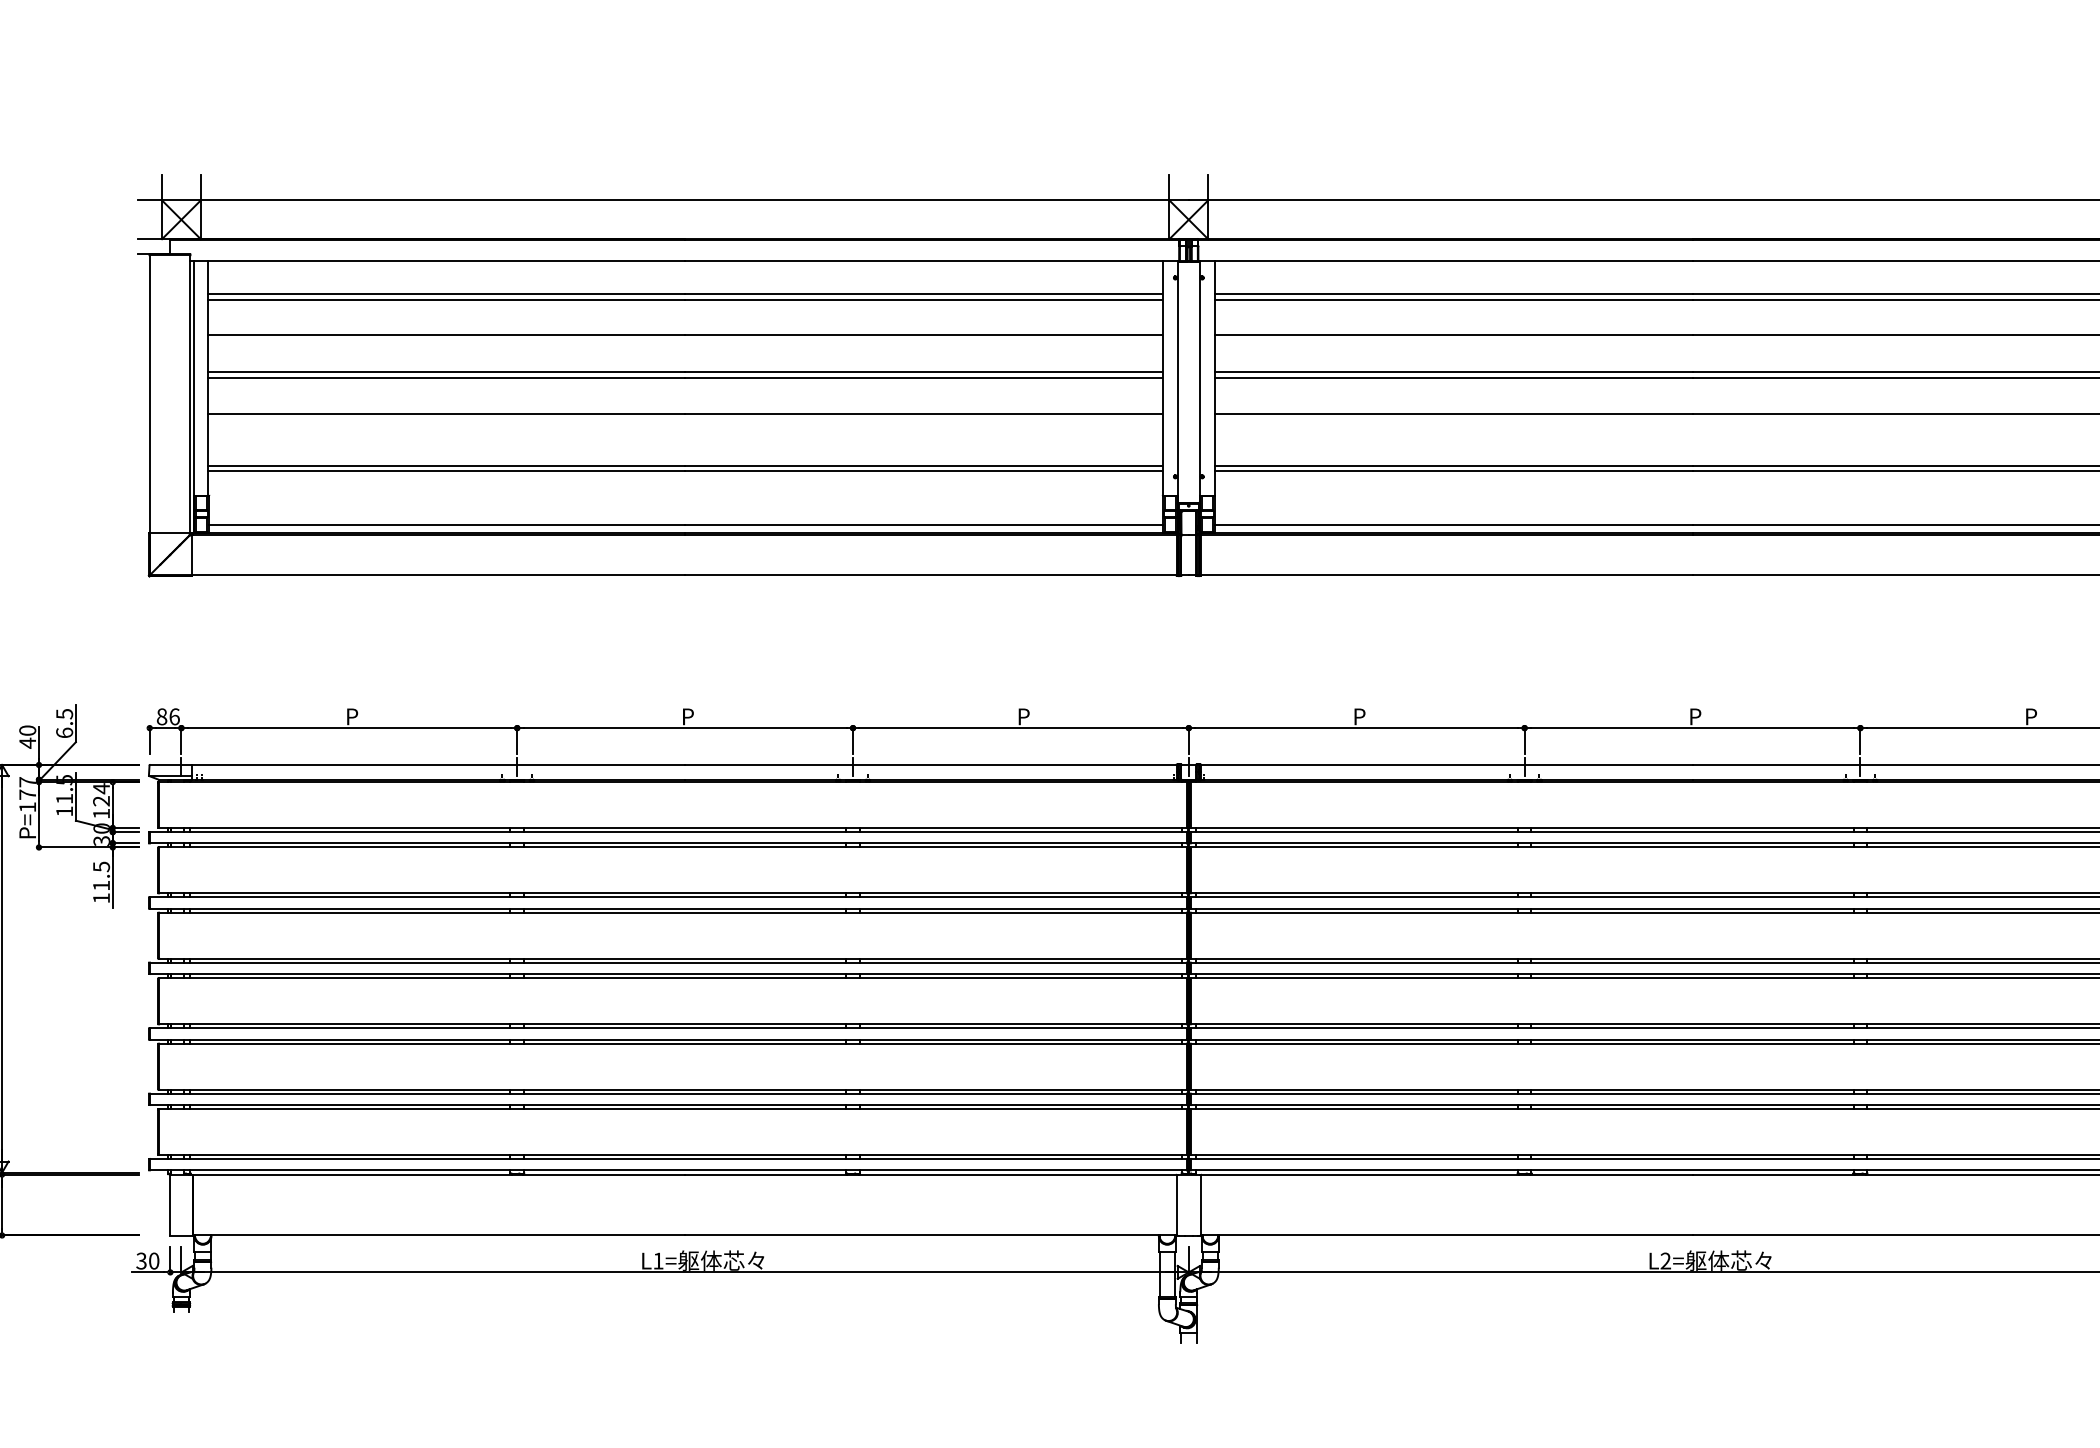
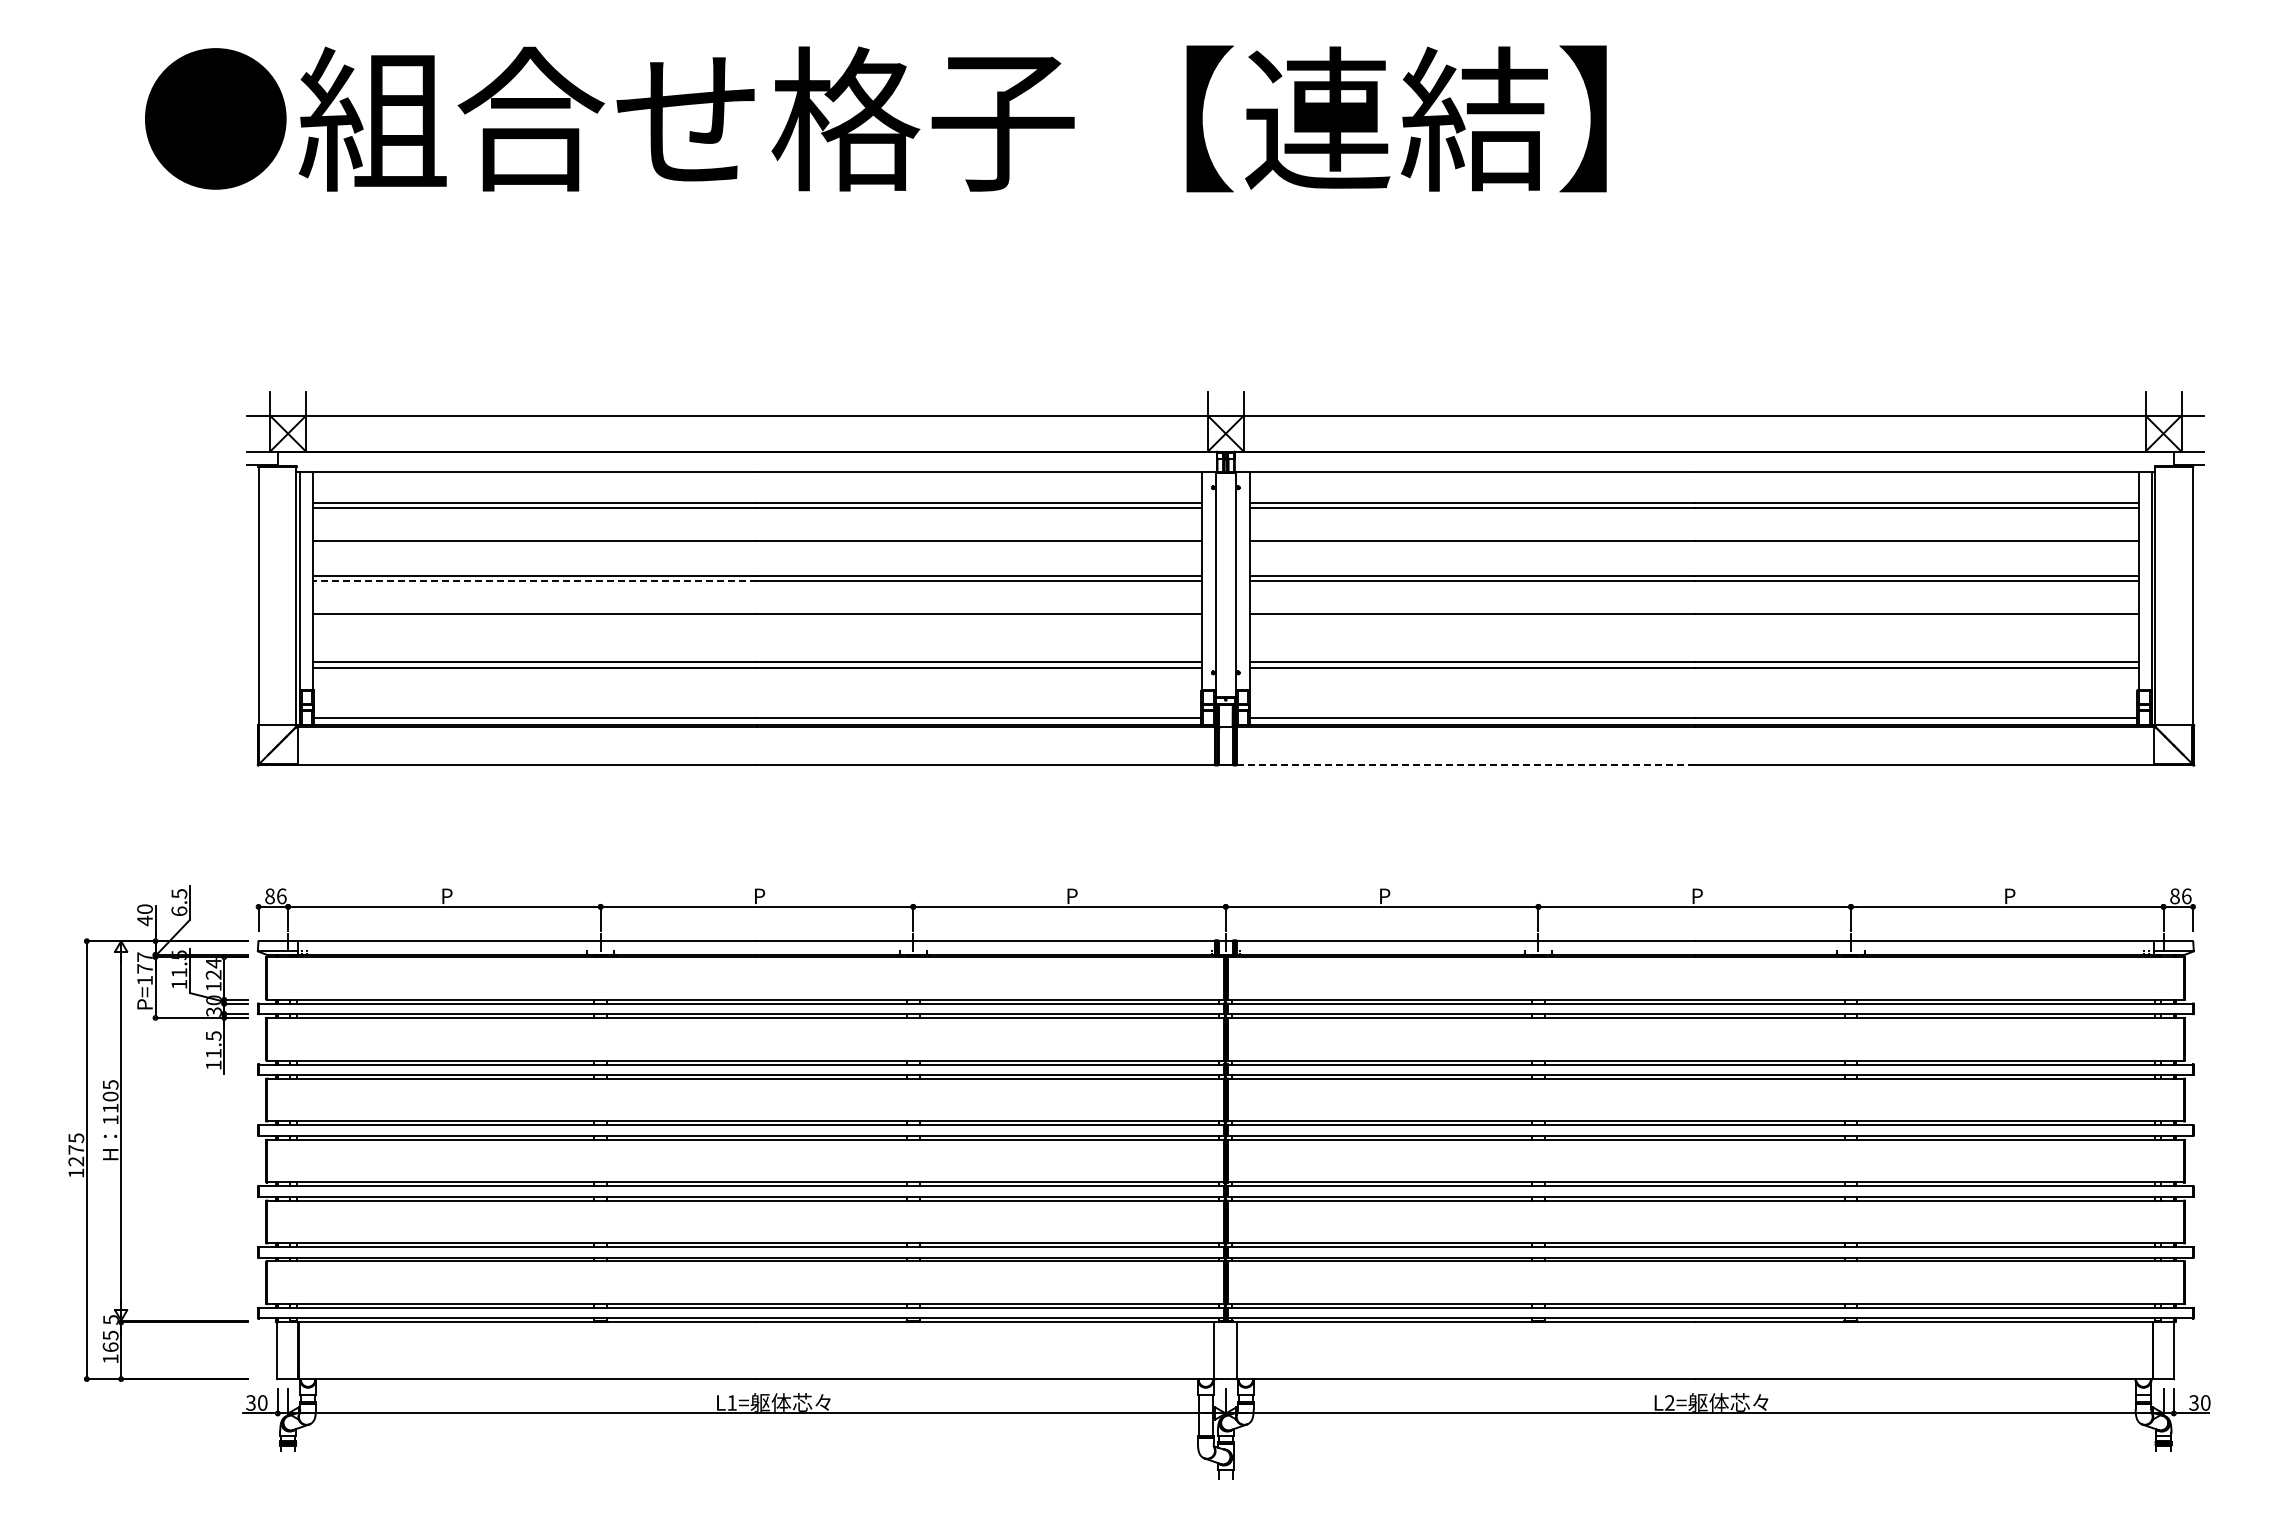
line: (446, 378) -> (534, 581), solid -> dashed
line: (1446, 575) -> (1465, 764), solid -> dashed

